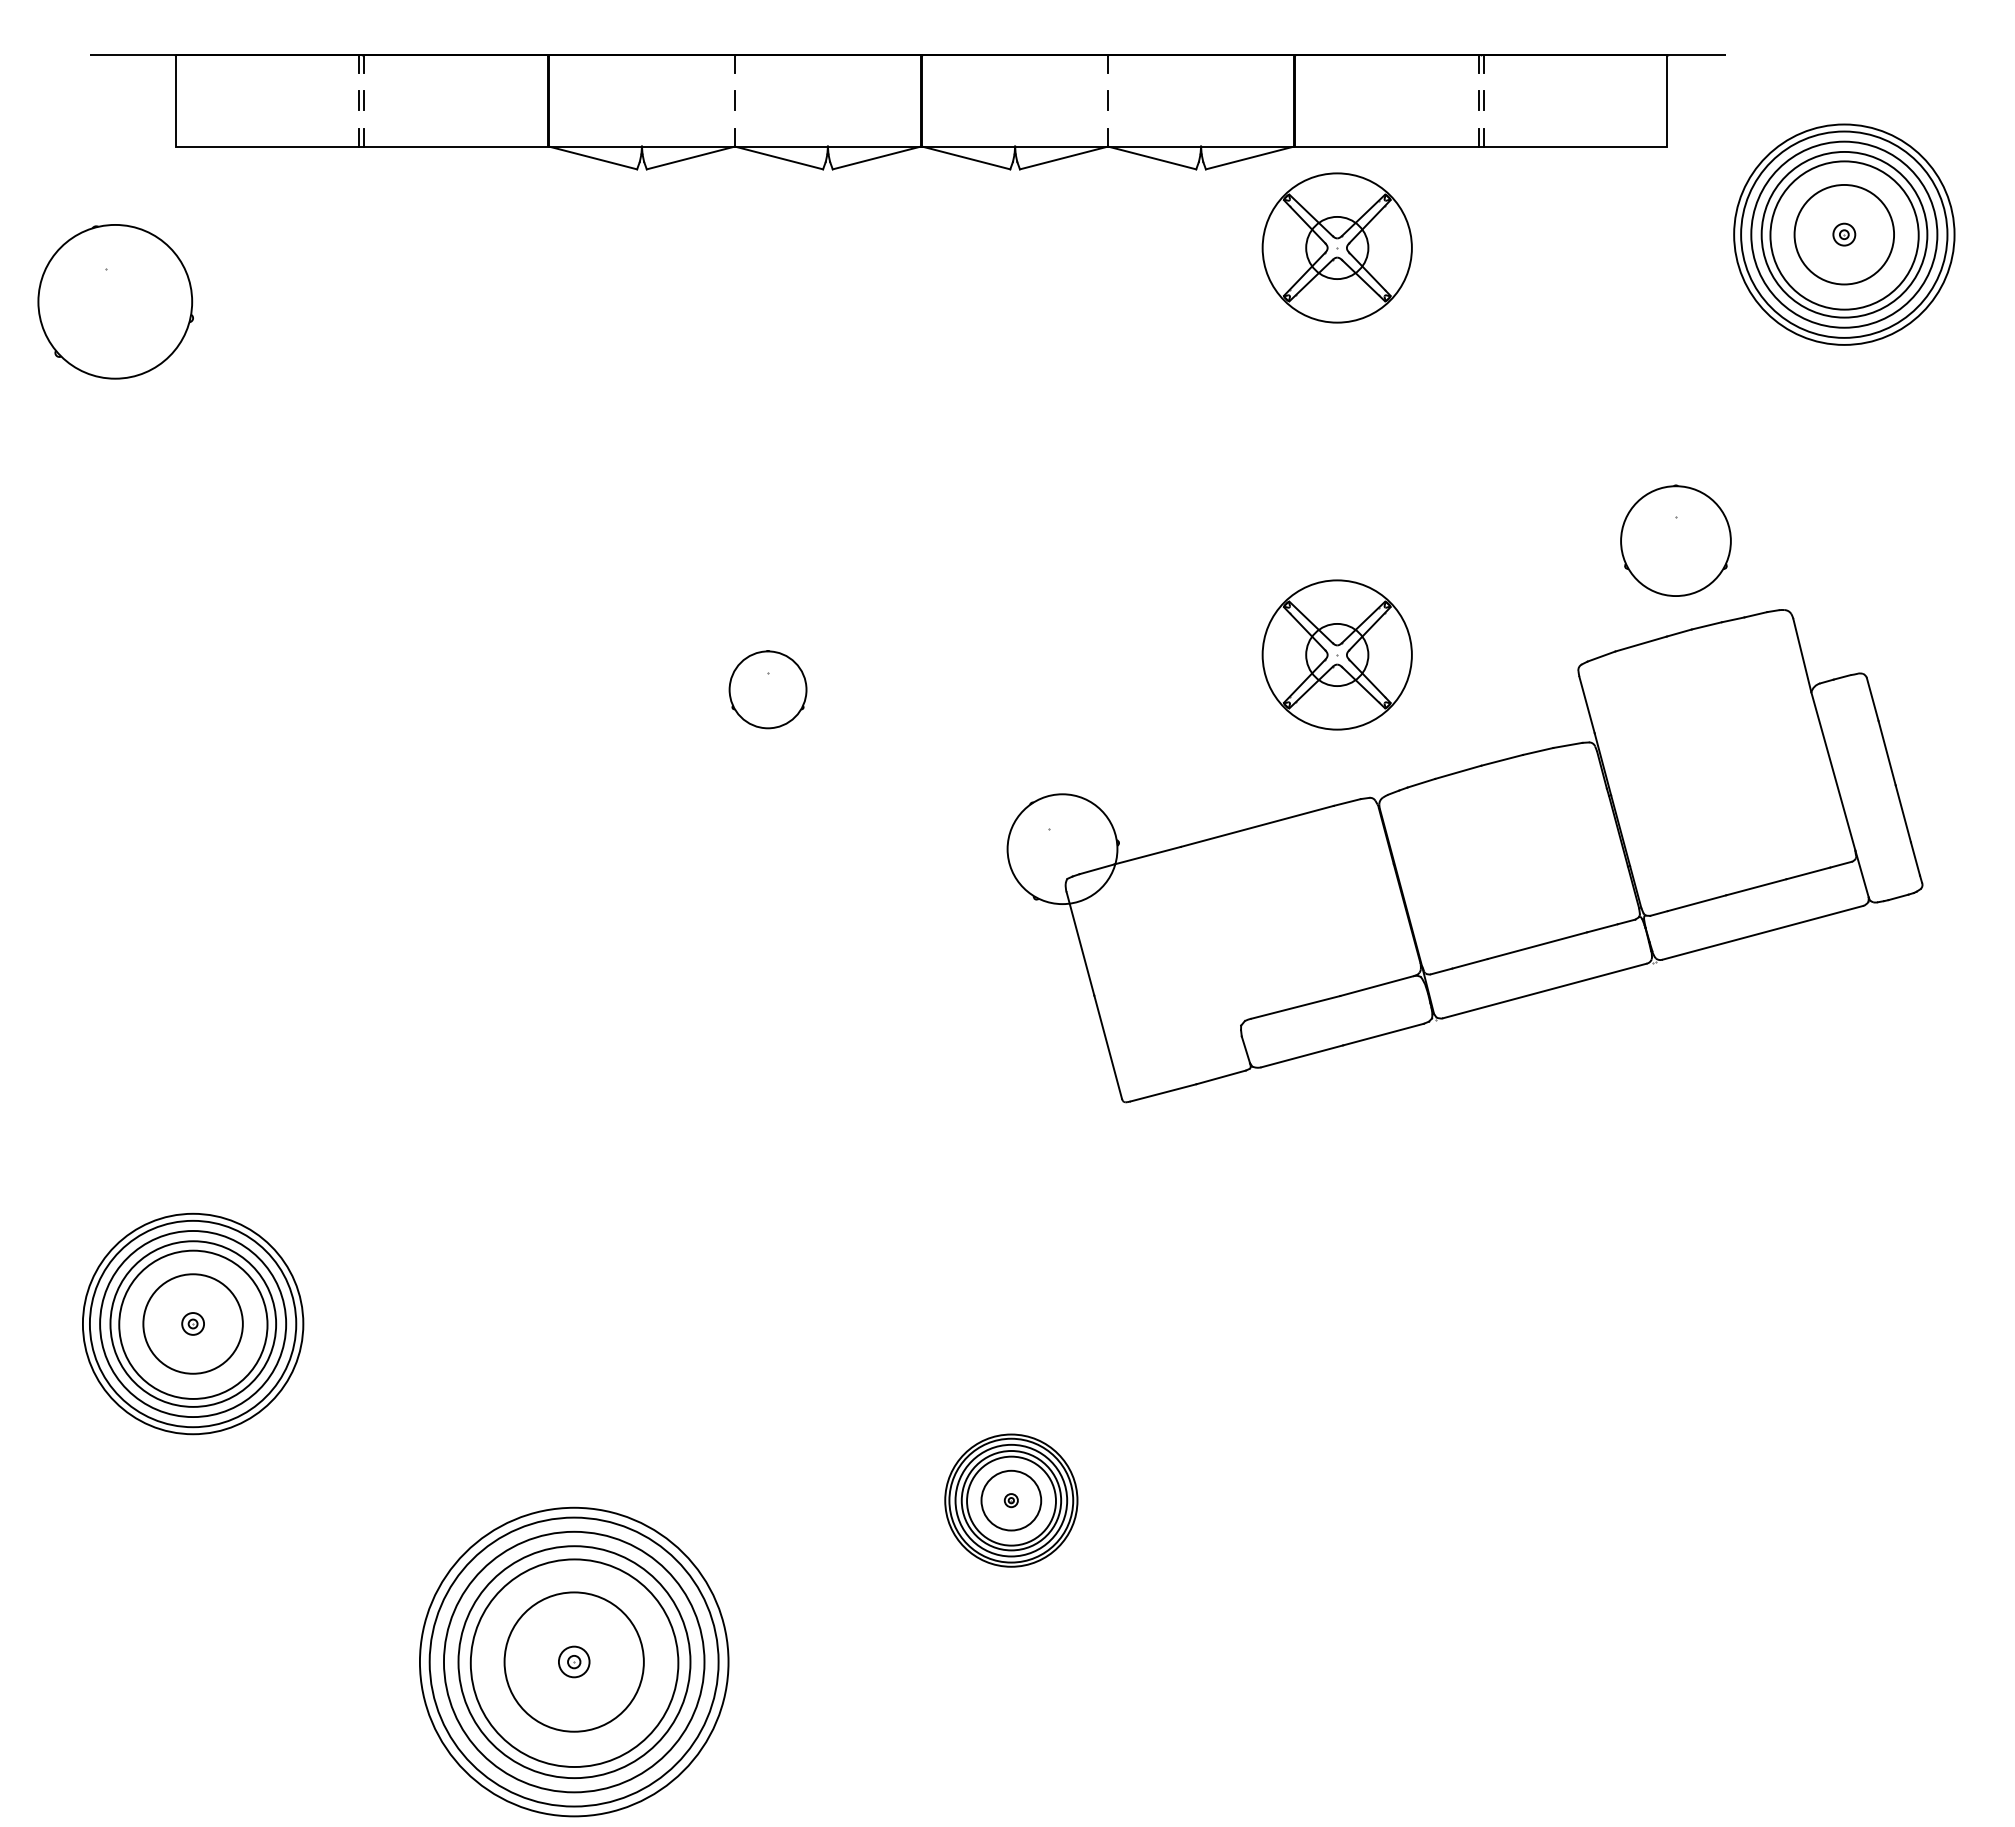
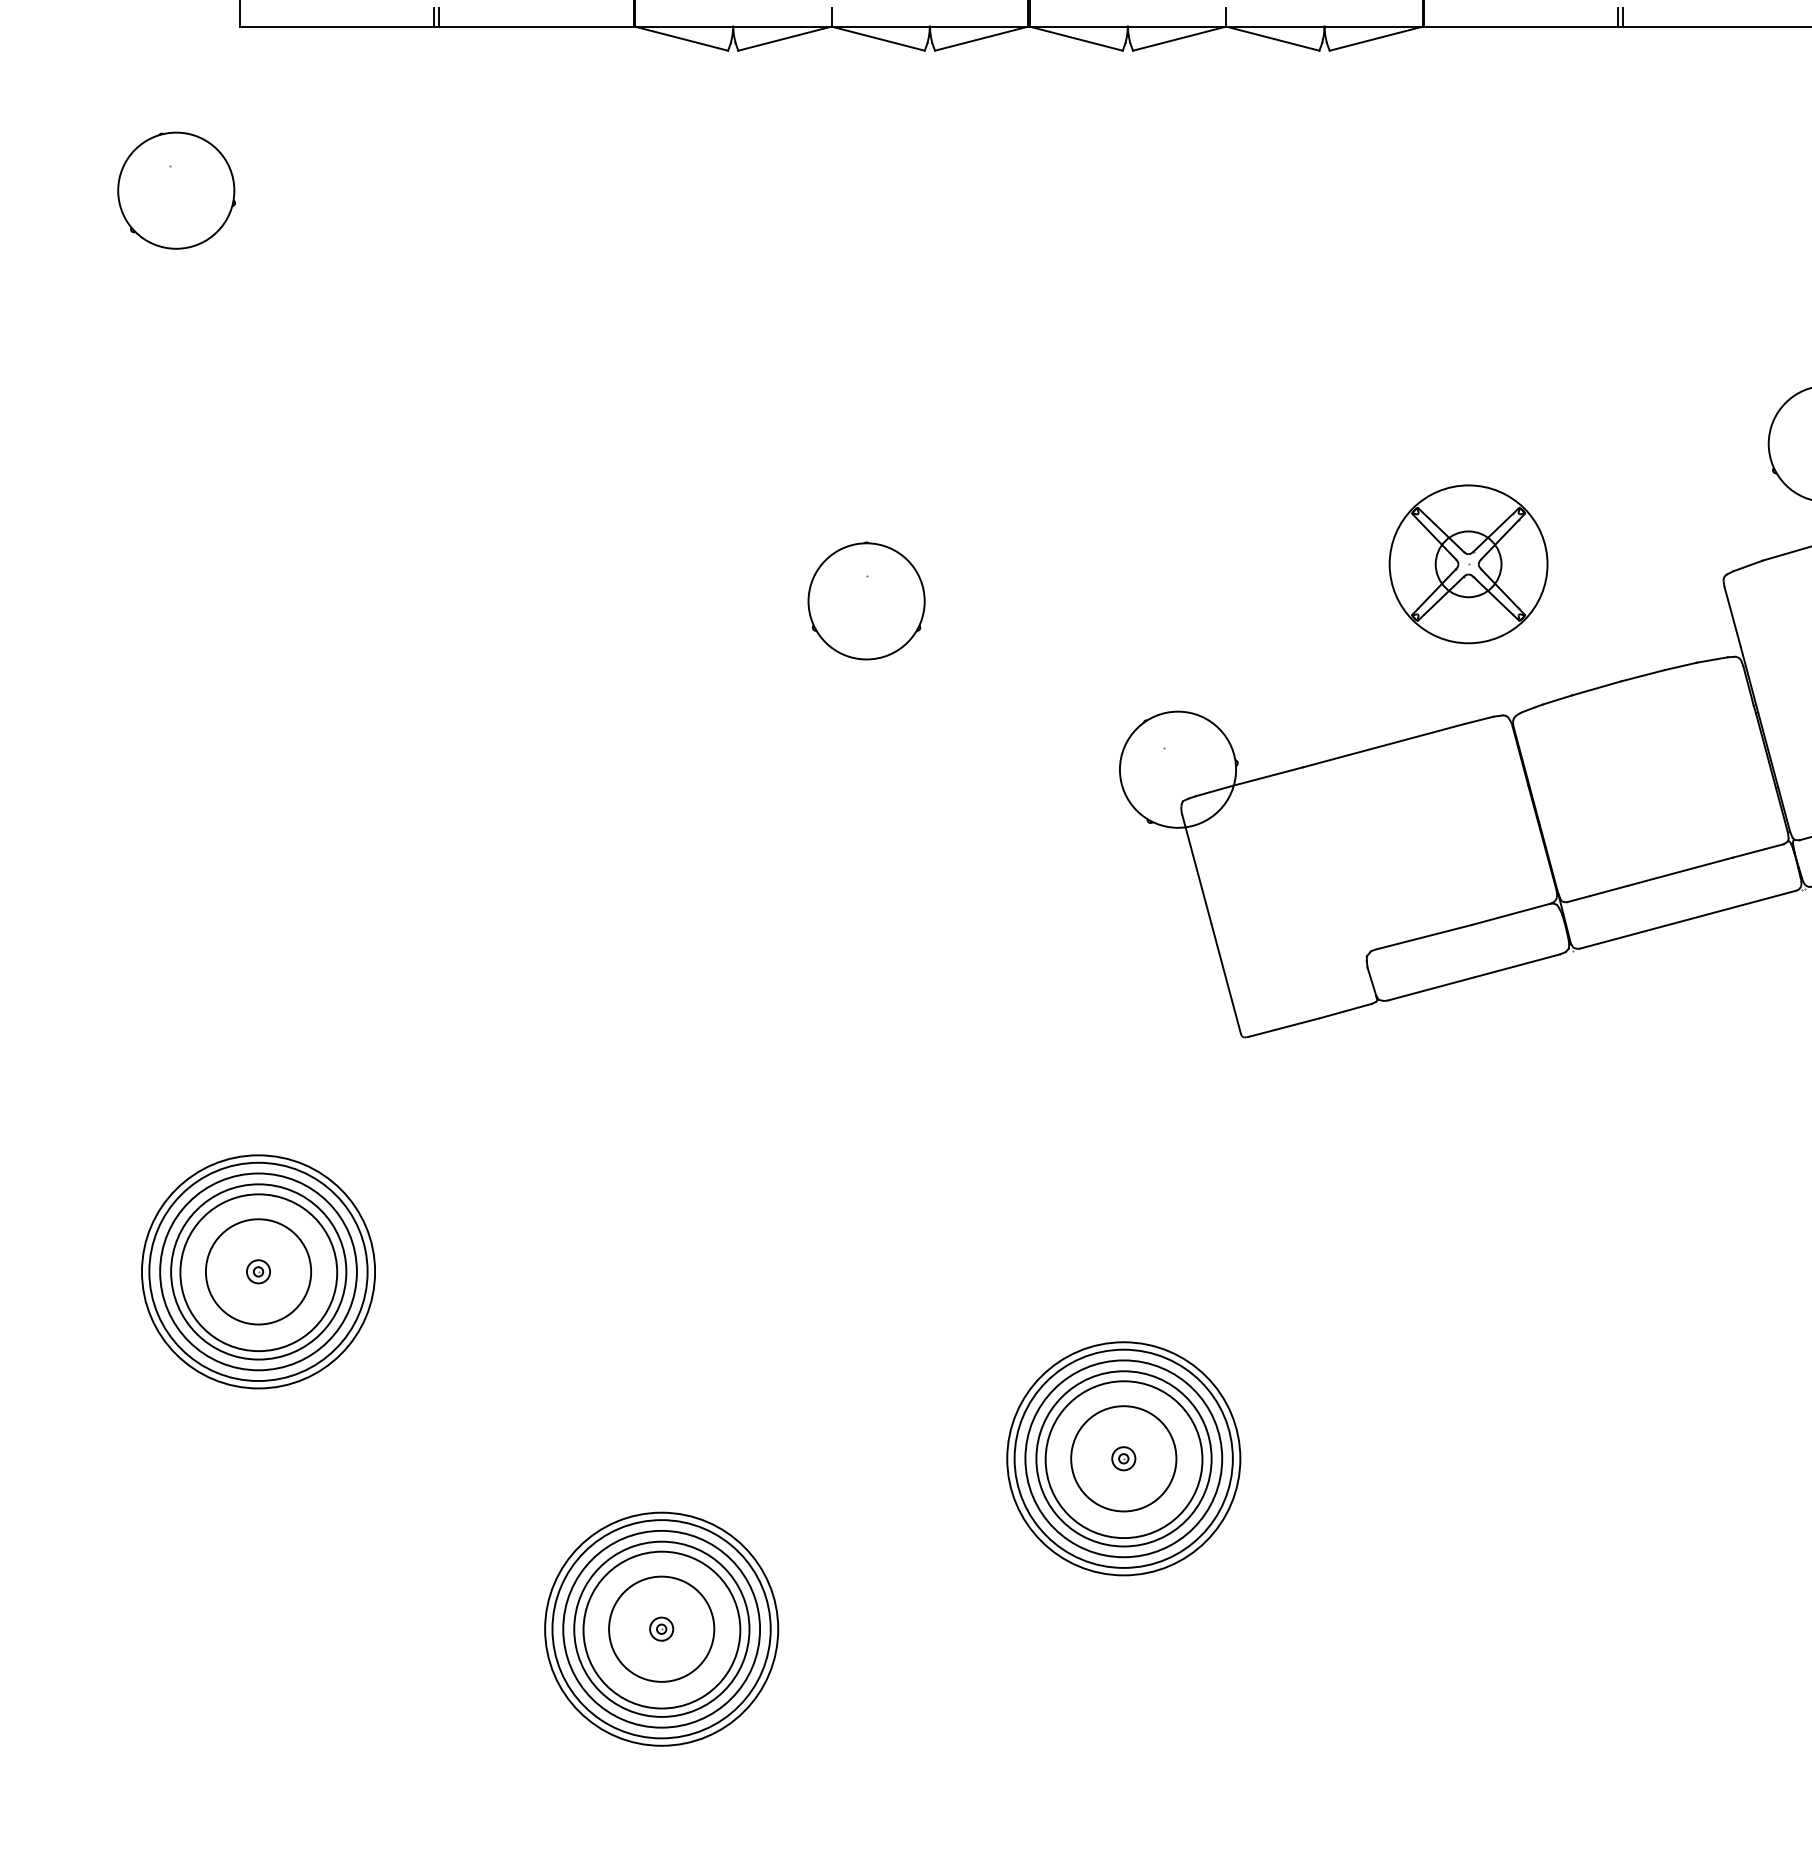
part: (1336, 247) -> (1467, 133), removed
part: (115, 301) -> (176, 190), size x0.71
part: (767, 689) -> (865, 600), size x1.43
part: (1011, 1500) -> (1124, 1458), size x1.67
part: (574, 1661) -> (661, 1628), size x0.71

